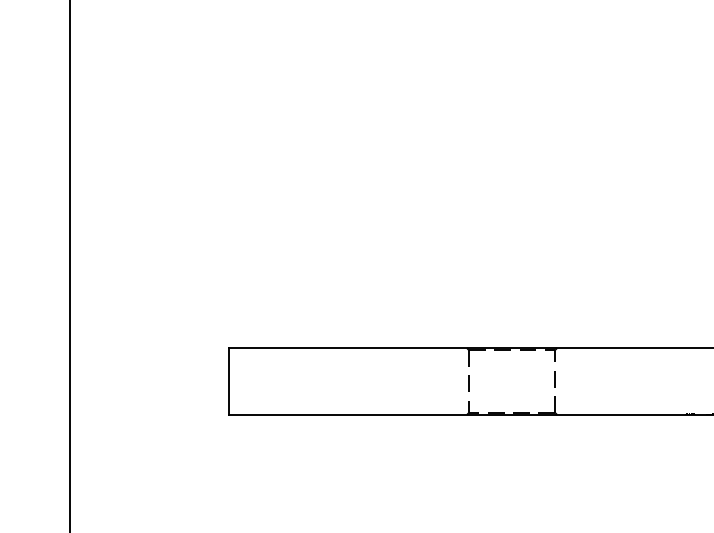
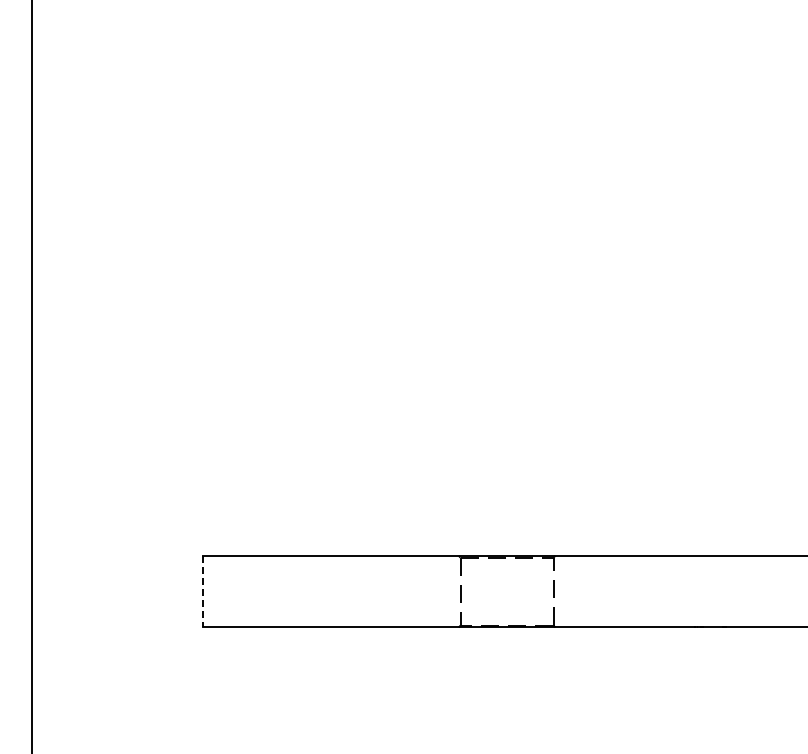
line: (228, 381) -> (202, 591), solid -> dashed

